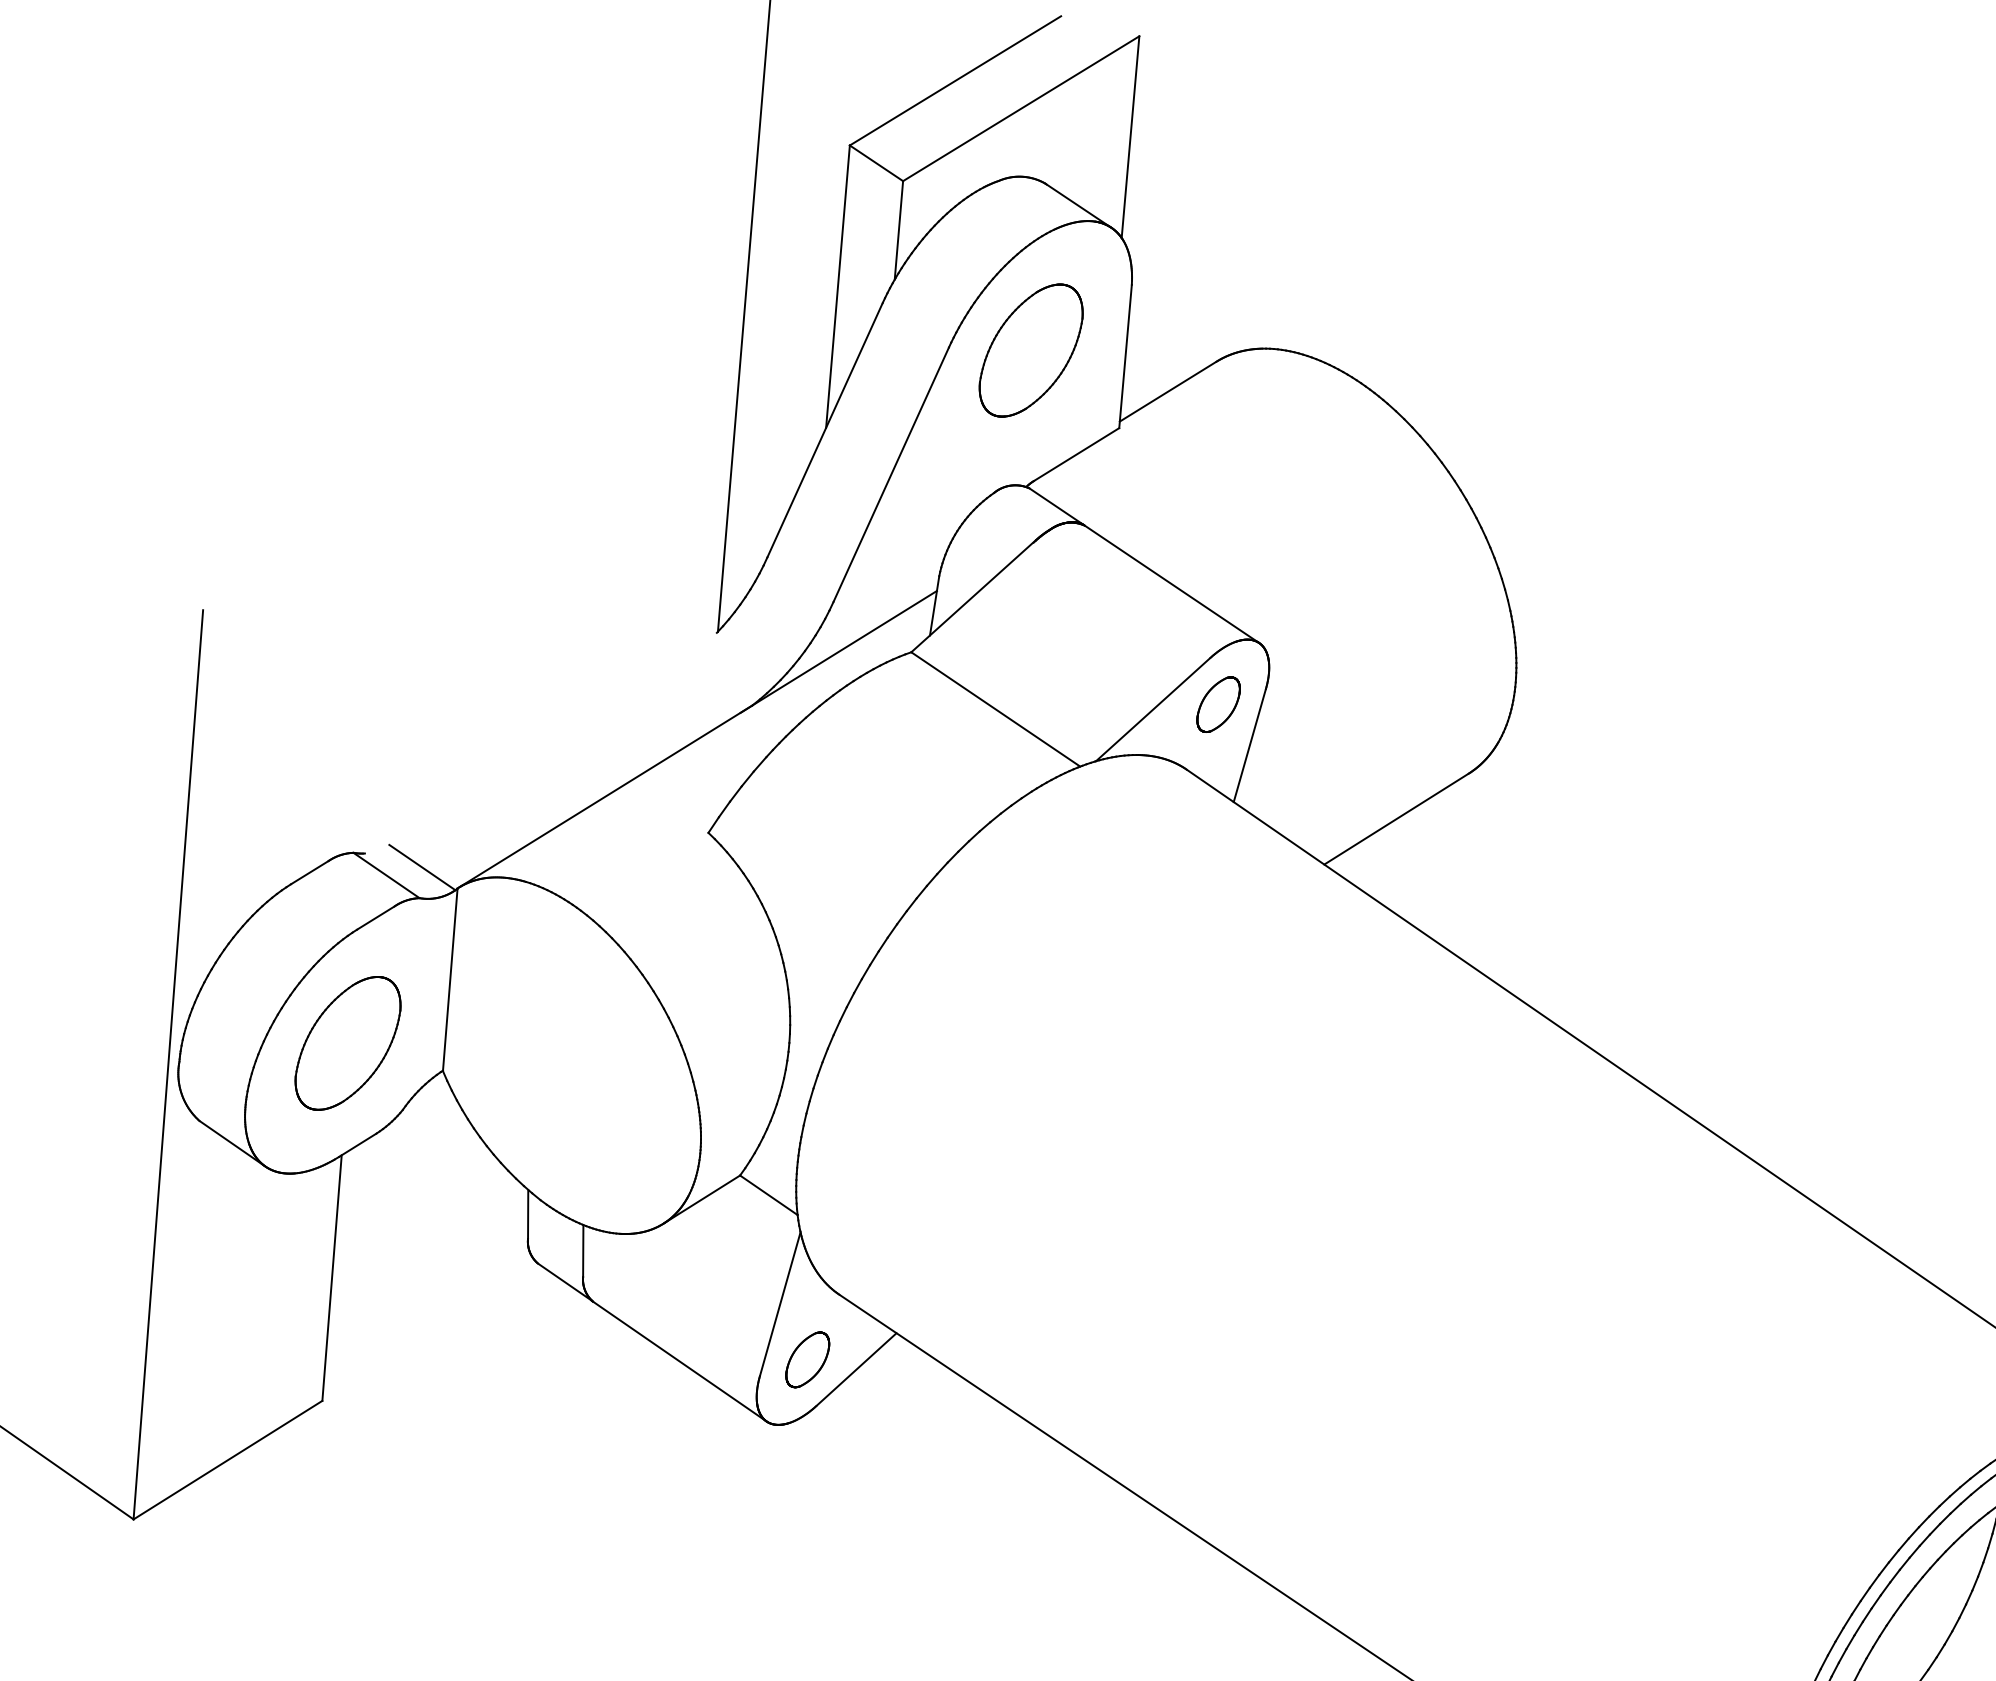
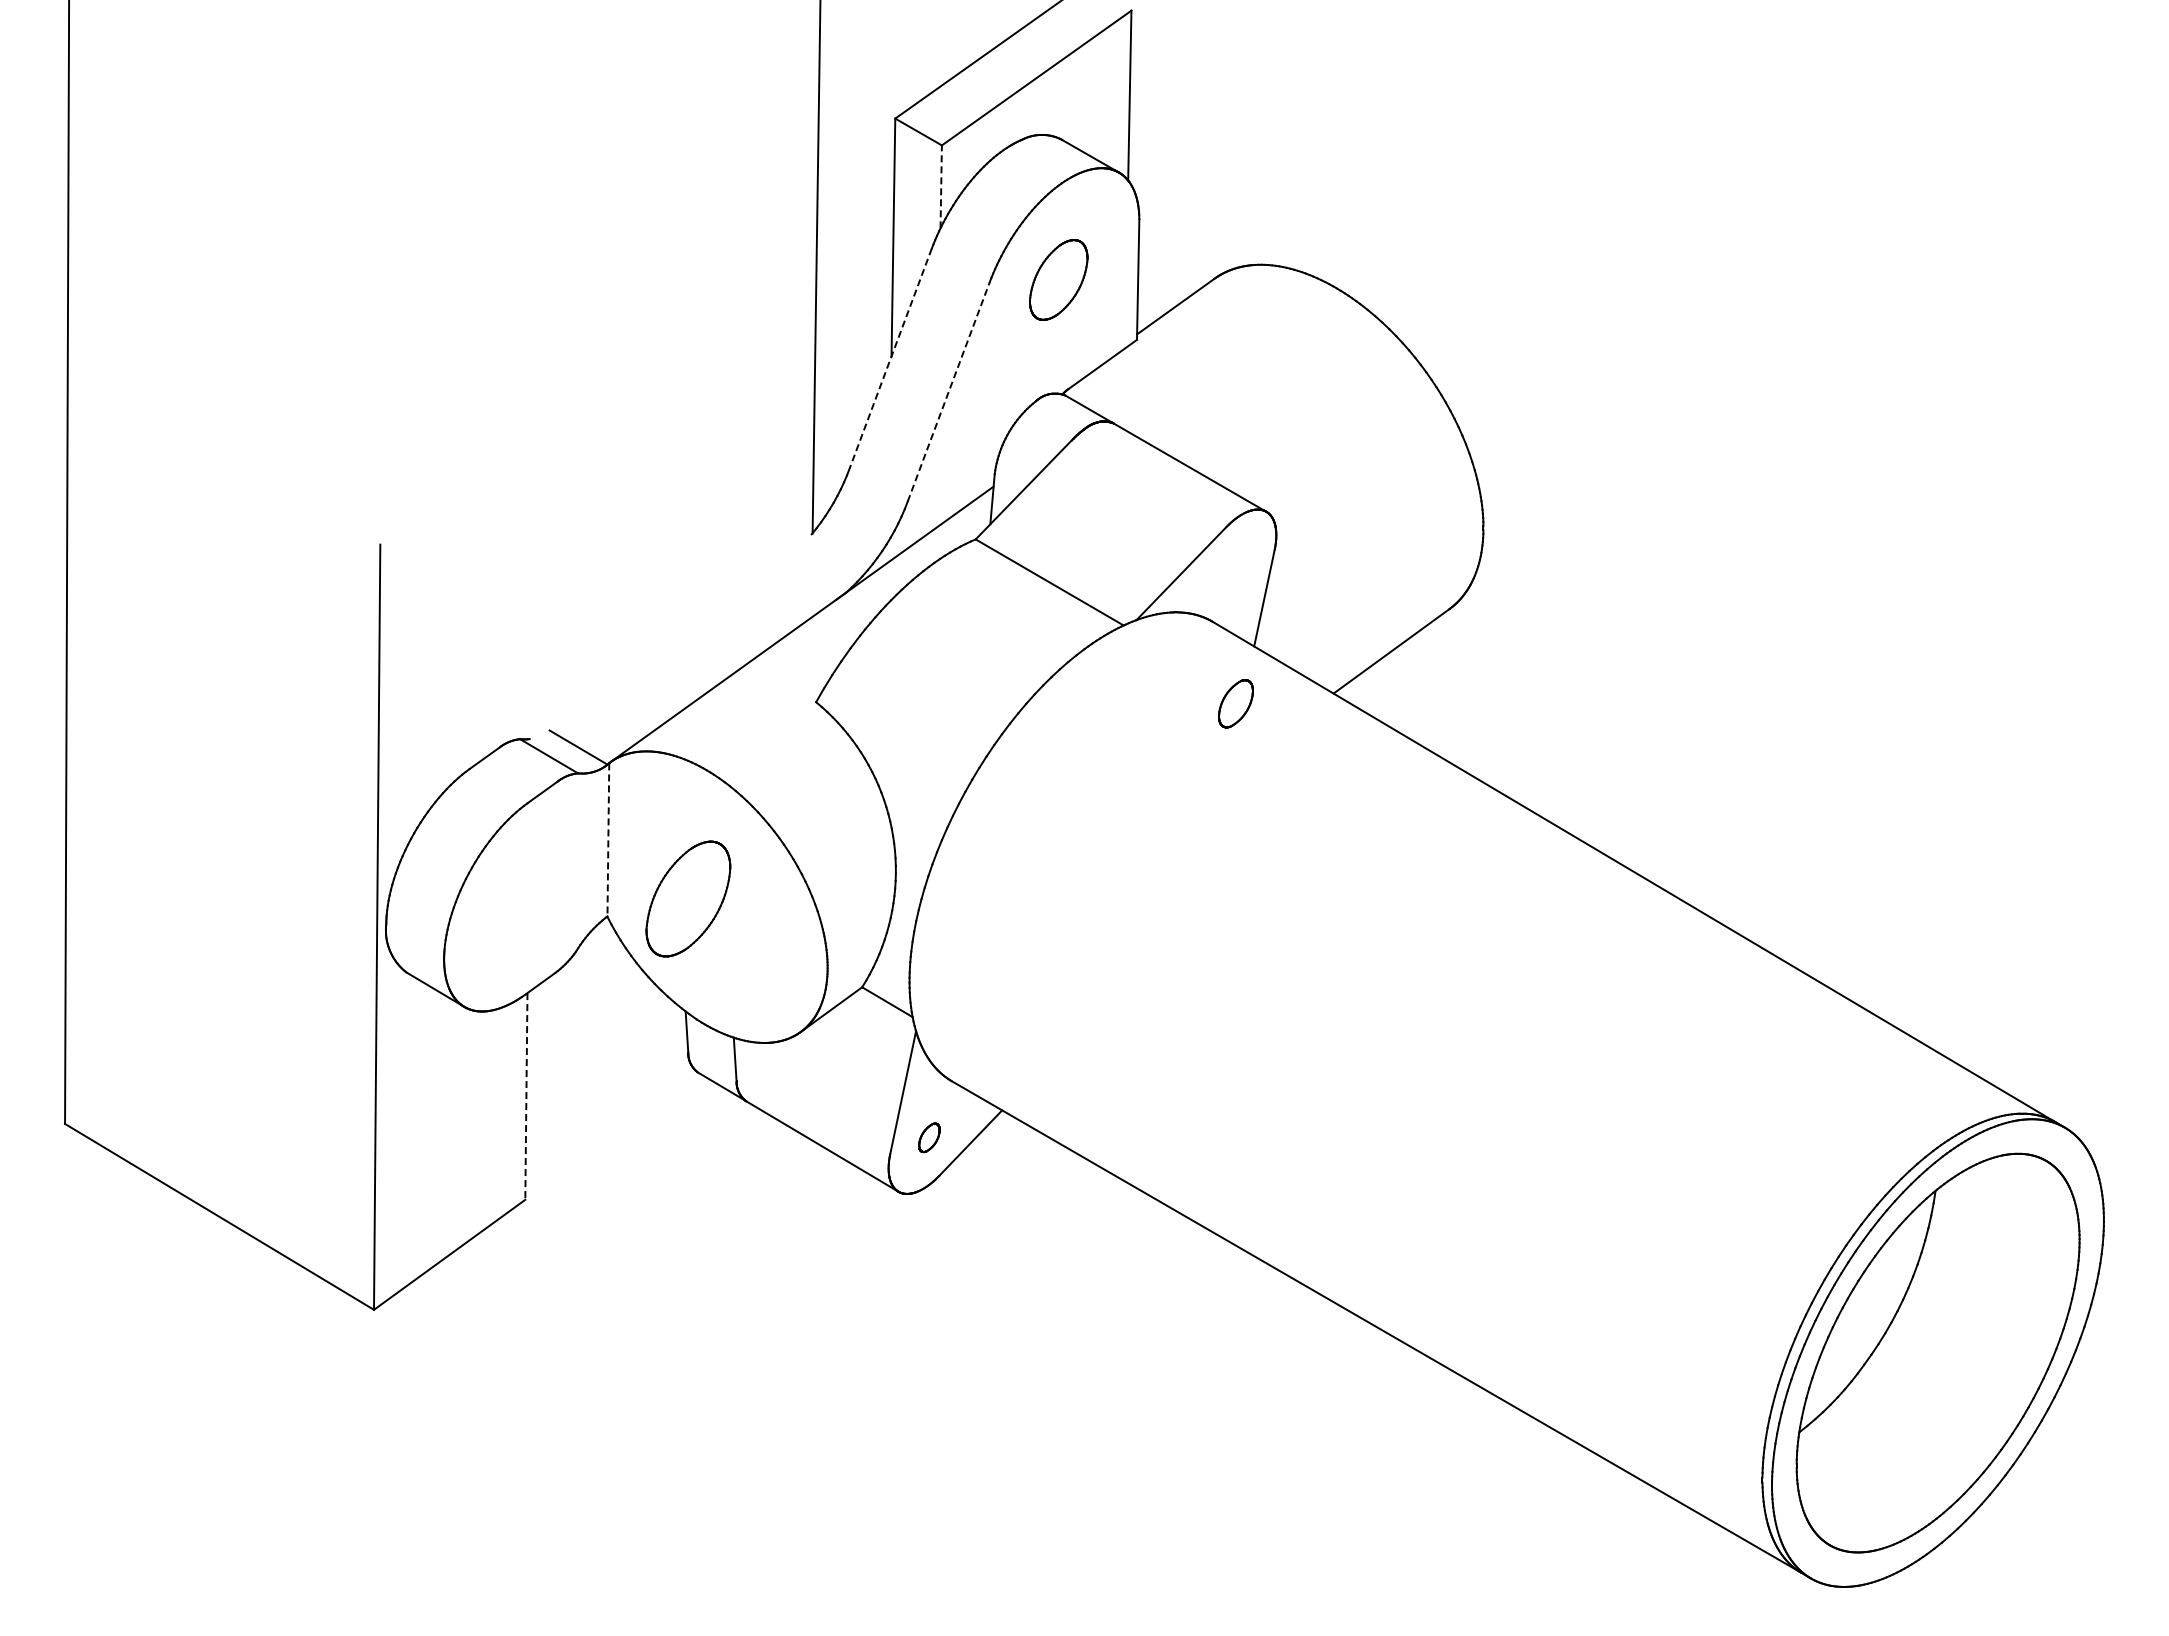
line: (899, 229) -> (941, 186), solid -> dashed
part: (1030, 349) -> (1058, 279), size x0.7
line: (824, 430) -> (890, 358), solid -> dashed
line: (890, 474) -> (948, 391), solid -> dashed
part: (1218, 704) -> (1235, 703), moved
line: (450, 979) -> (608, 839), solid -> dashed
part: (348, 1042) -> (688, 898), moved
line: (332, 1278) -> (526, 1096), solid -> dashed
part: (807, 1359) -> (929, 1137), size x0.6

